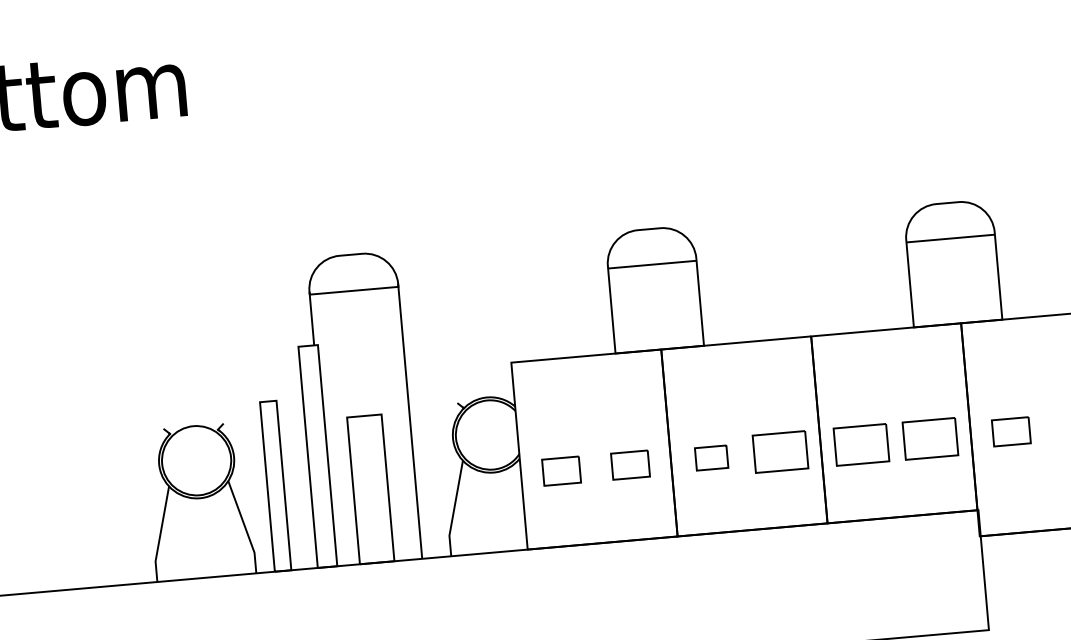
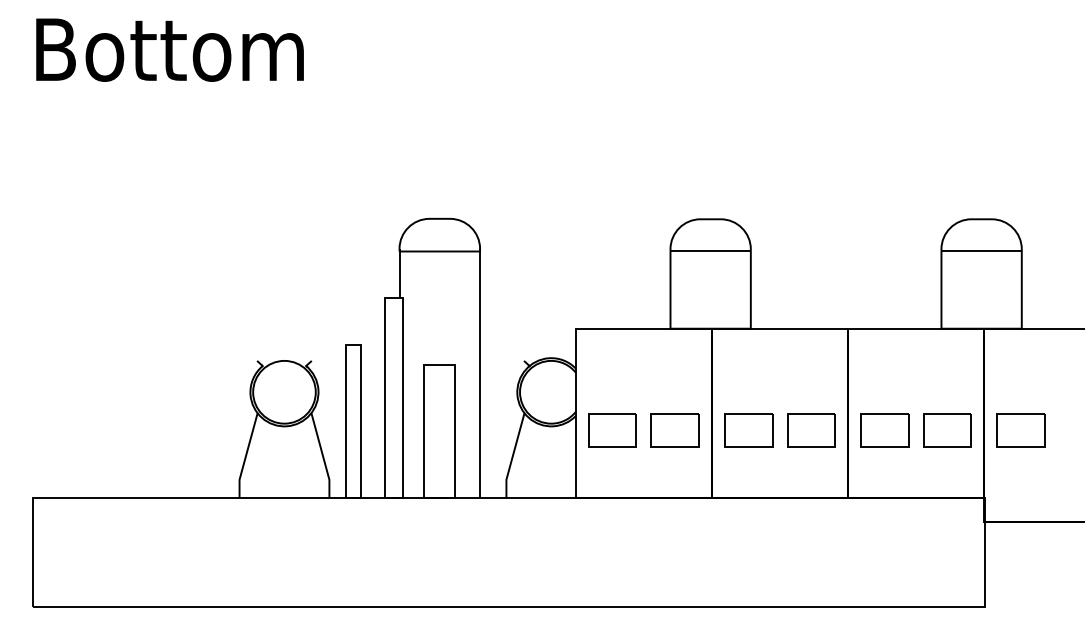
part: (1010, 431) -> (1020, 430), size x1.43
part: (711, 458) -> (748, 430), size x1.67
part: (629, 465) -> (674, 430), size x1.43
part: (561, 471) -> (612, 430), size x1.43

